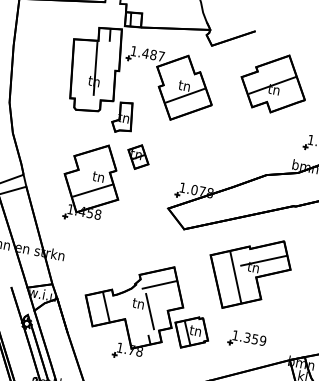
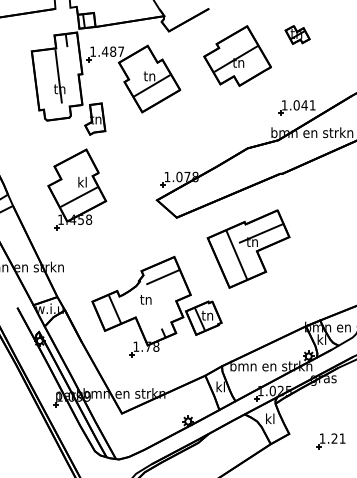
part: (138, 156) -> (117, 154), removed
text: (97, 175) -> (81, 181), tn -> kl
line: (149, 310) -> (158, 304), removed
part: (246, 340) -> (259, 315), removed

